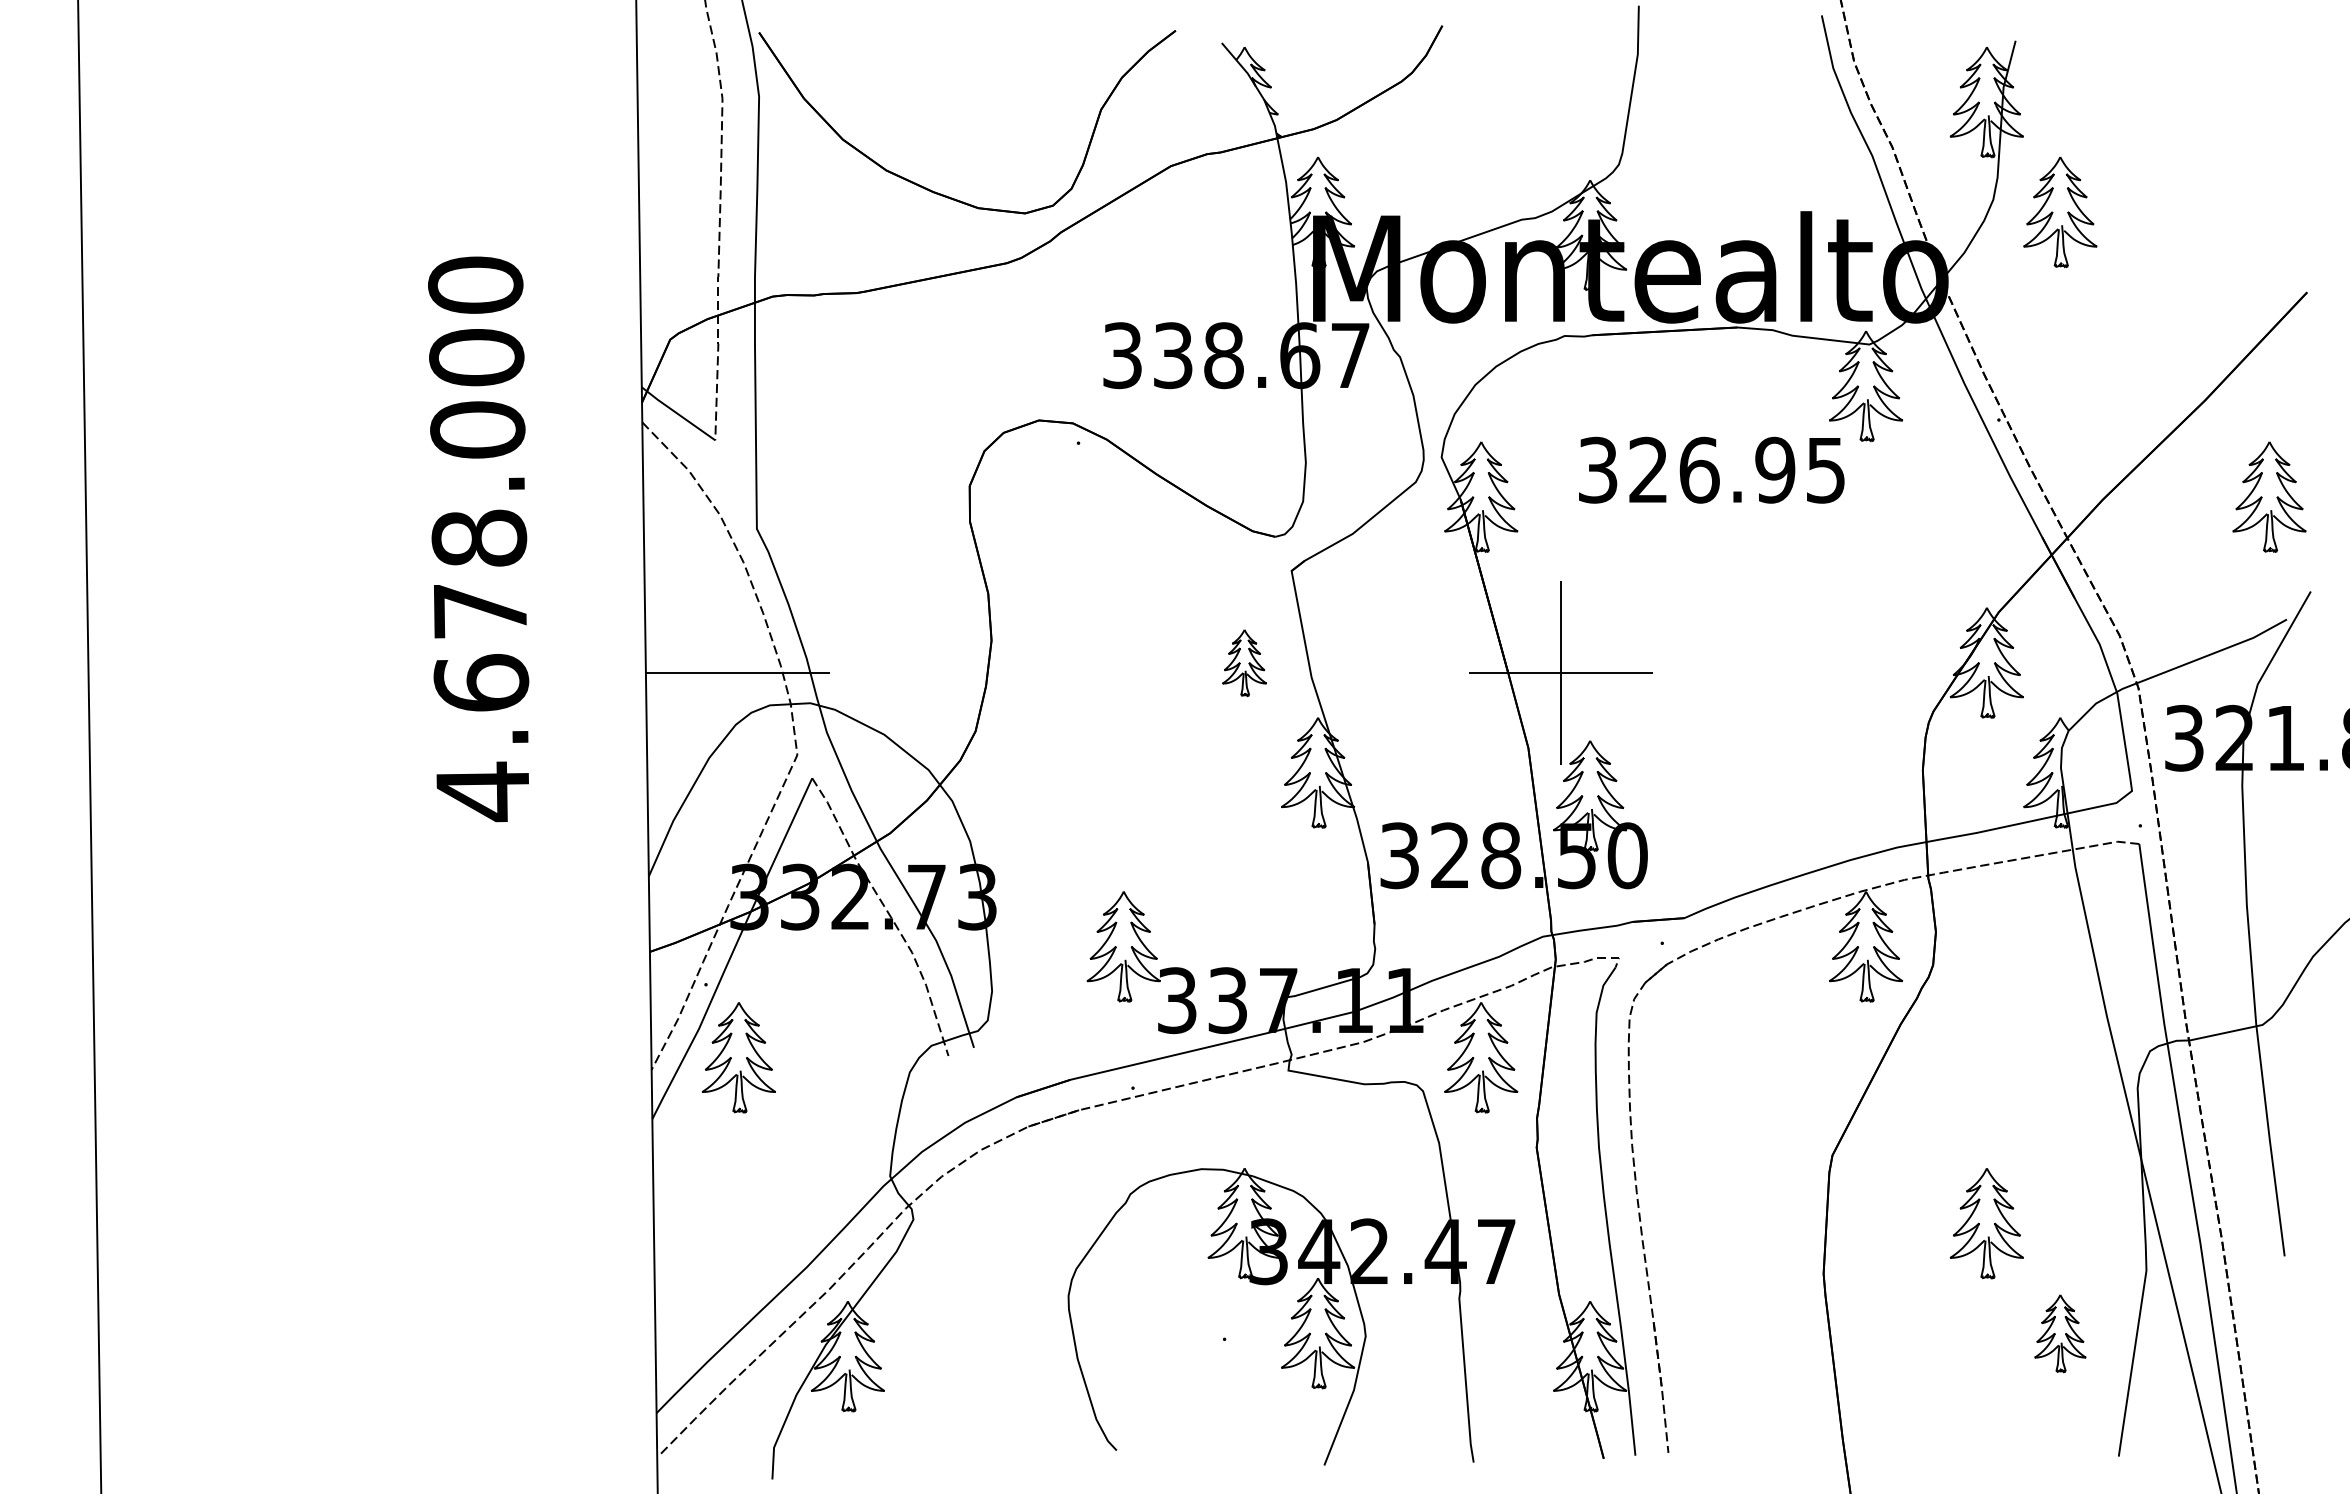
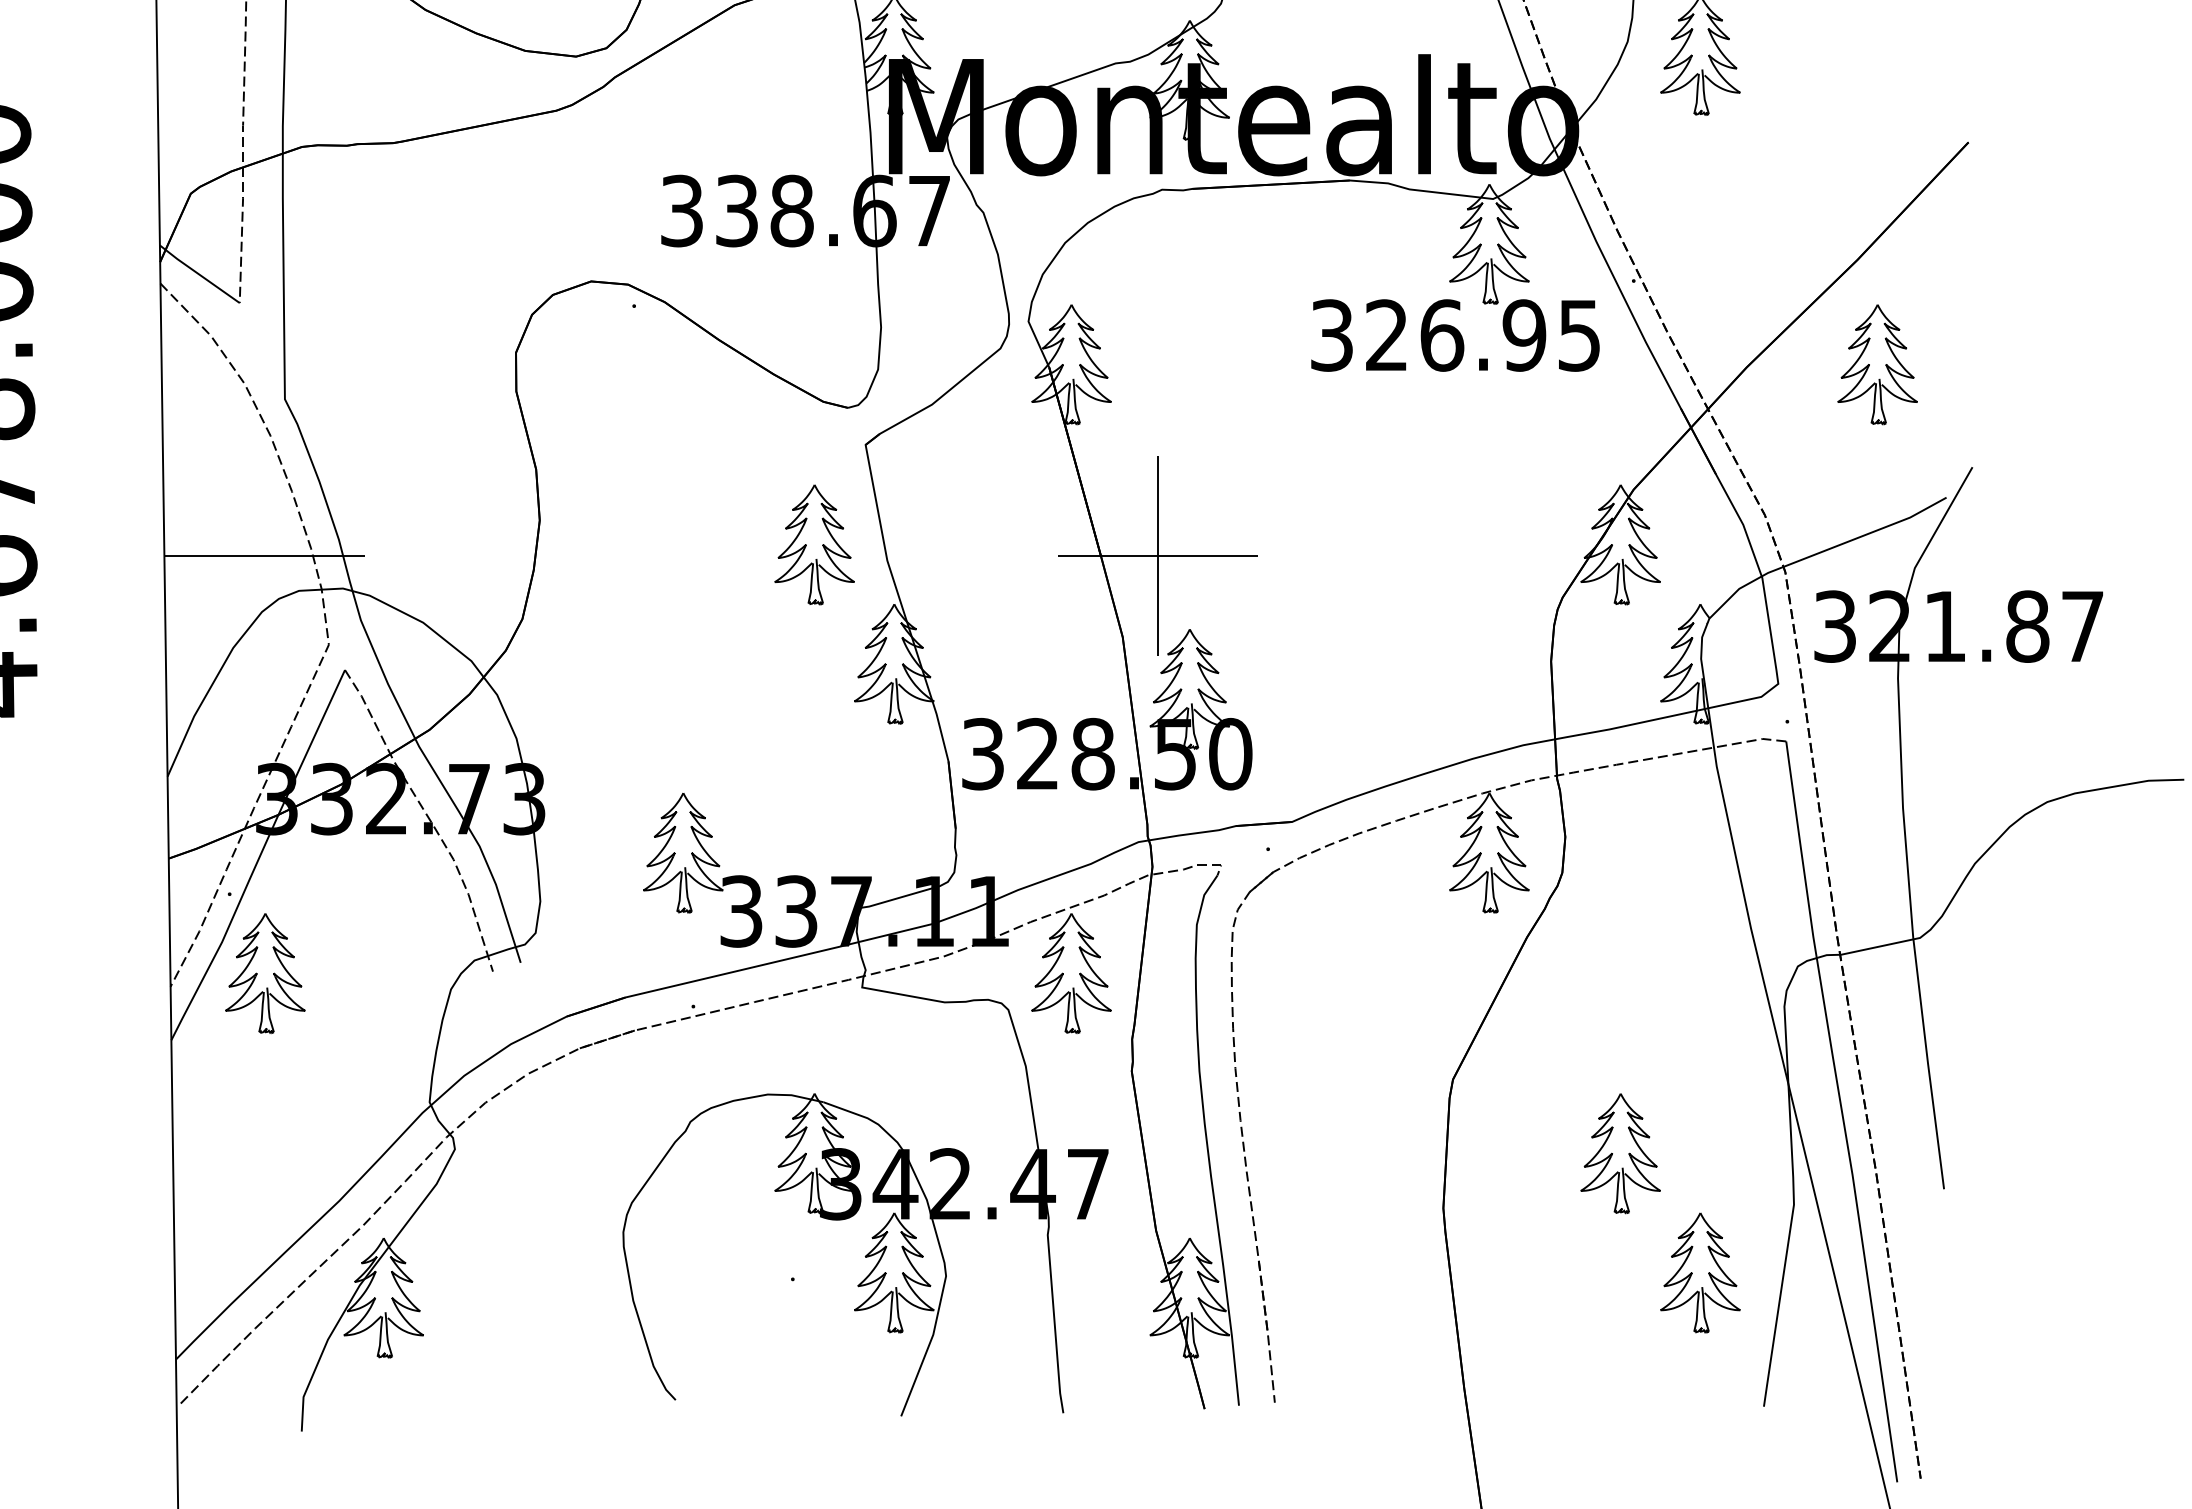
text: (1711, 469) -> (1455, 334), moved
part: (2269, 496) -> (1877, 364), moved
part: (1244, 662) -> (814, 544), size x1.67
part: (2060, 1333) -> (1700, 1273), size x1.43

